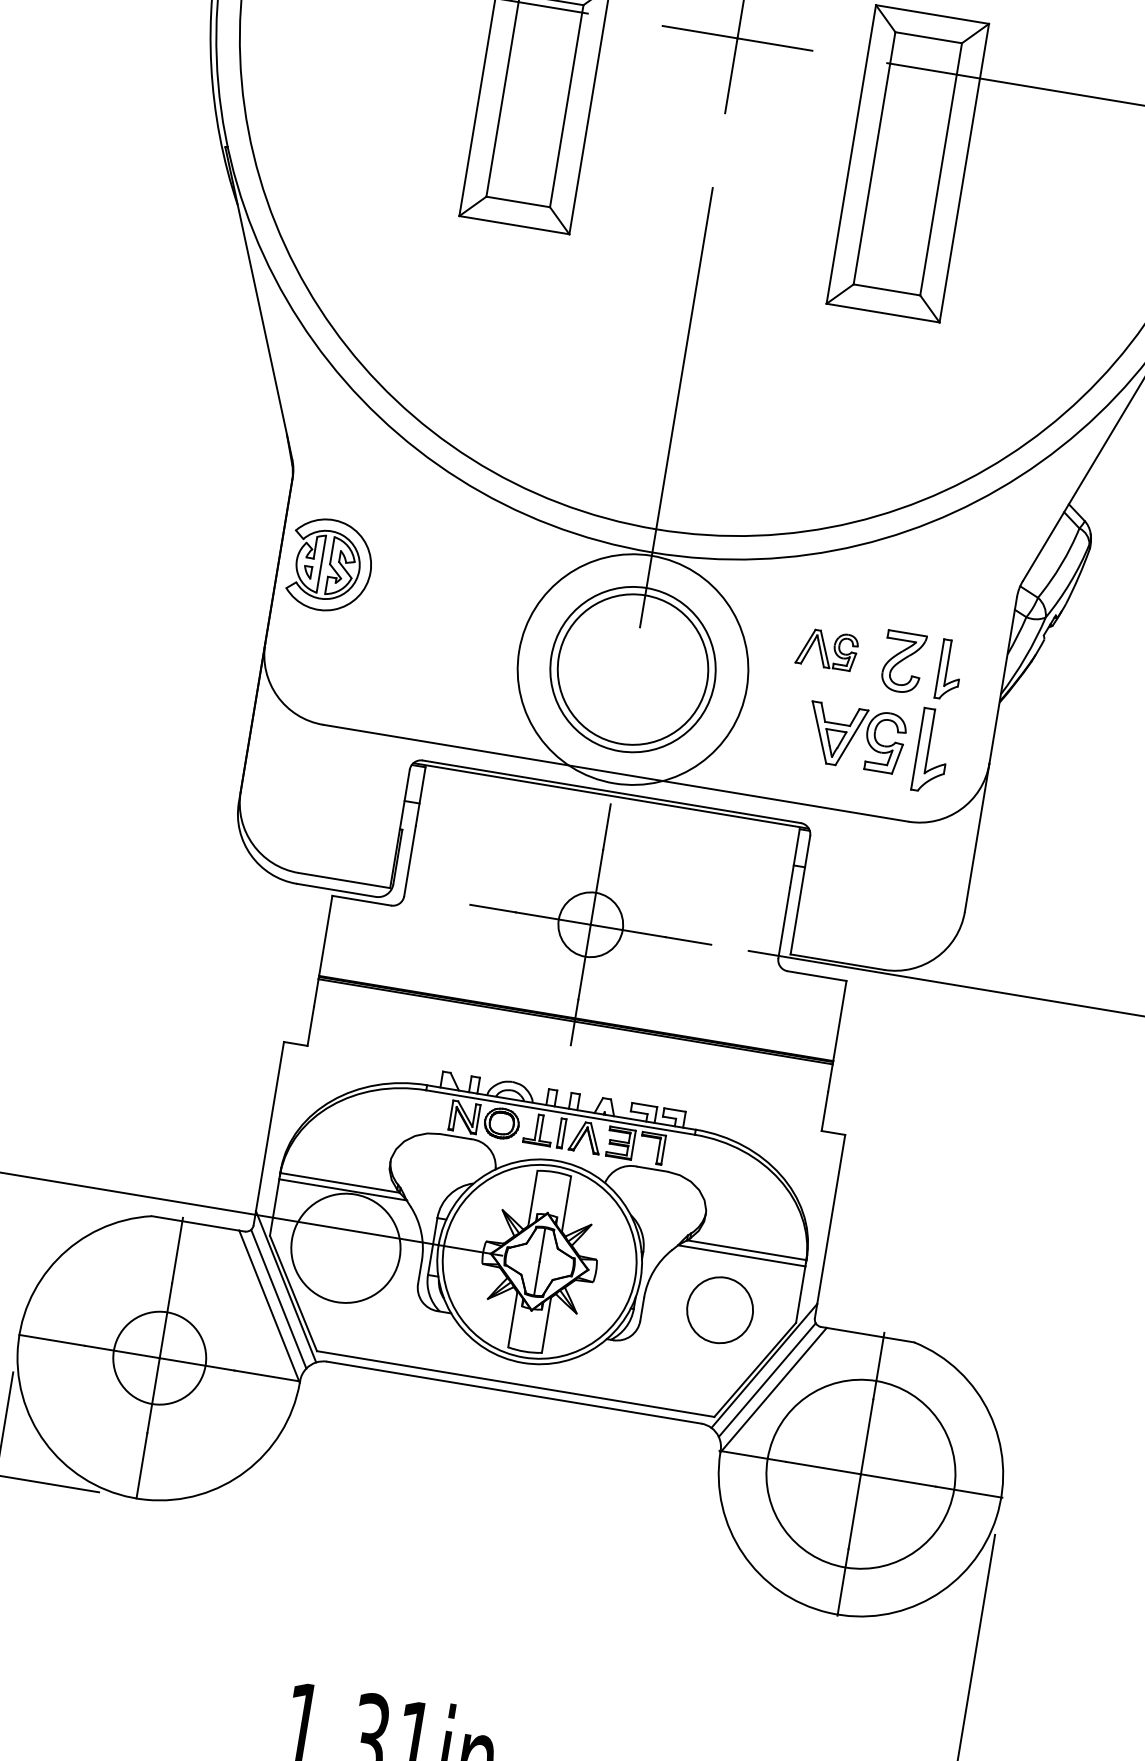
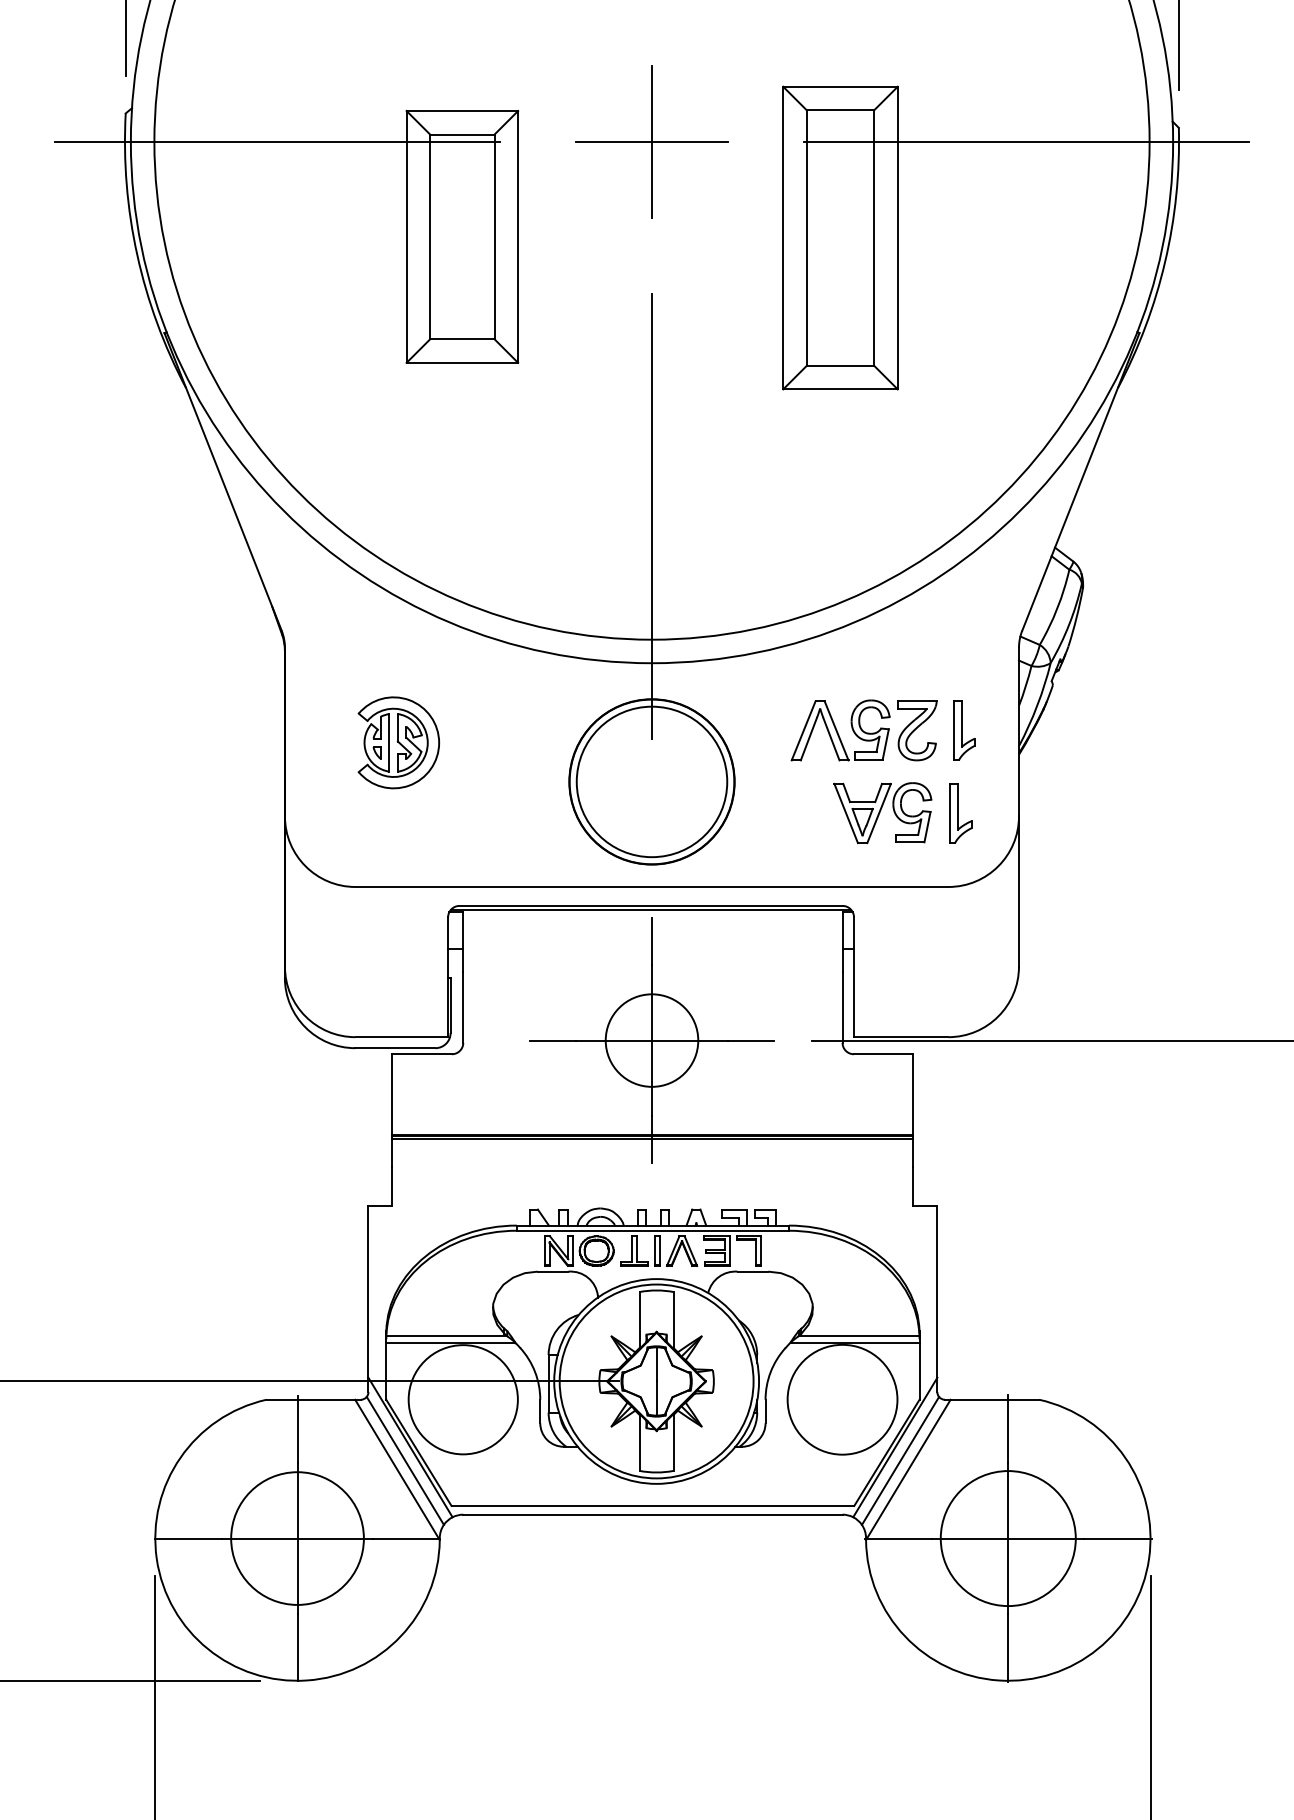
part: (330, 565) -> (398, 742), moved
part: (827, 649) -> (840, 730), size x1.67
circle: (632, 669) -> (651, 781), size x0.71
part: (932, 751) -> (960, 813), size x0.71
circle: (590, 924) -> (651, 1040), size x1.43
circle: (720, 1309) -> (842, 1399), size x1.67
circle: (159, 1358) -> (297, 1538), size x1.43
circle: (860, 1474) -> (1007, 1538), size x0.71

